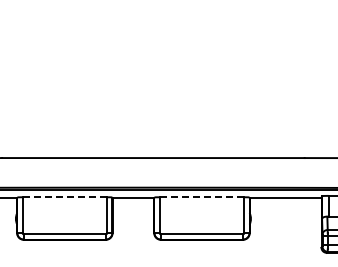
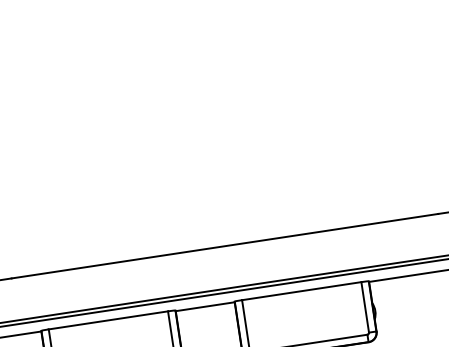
line: (64, 197) -> (107, 320), dashed -> solid
line: (201, 197) -> (301, 291), dashed -> solid

